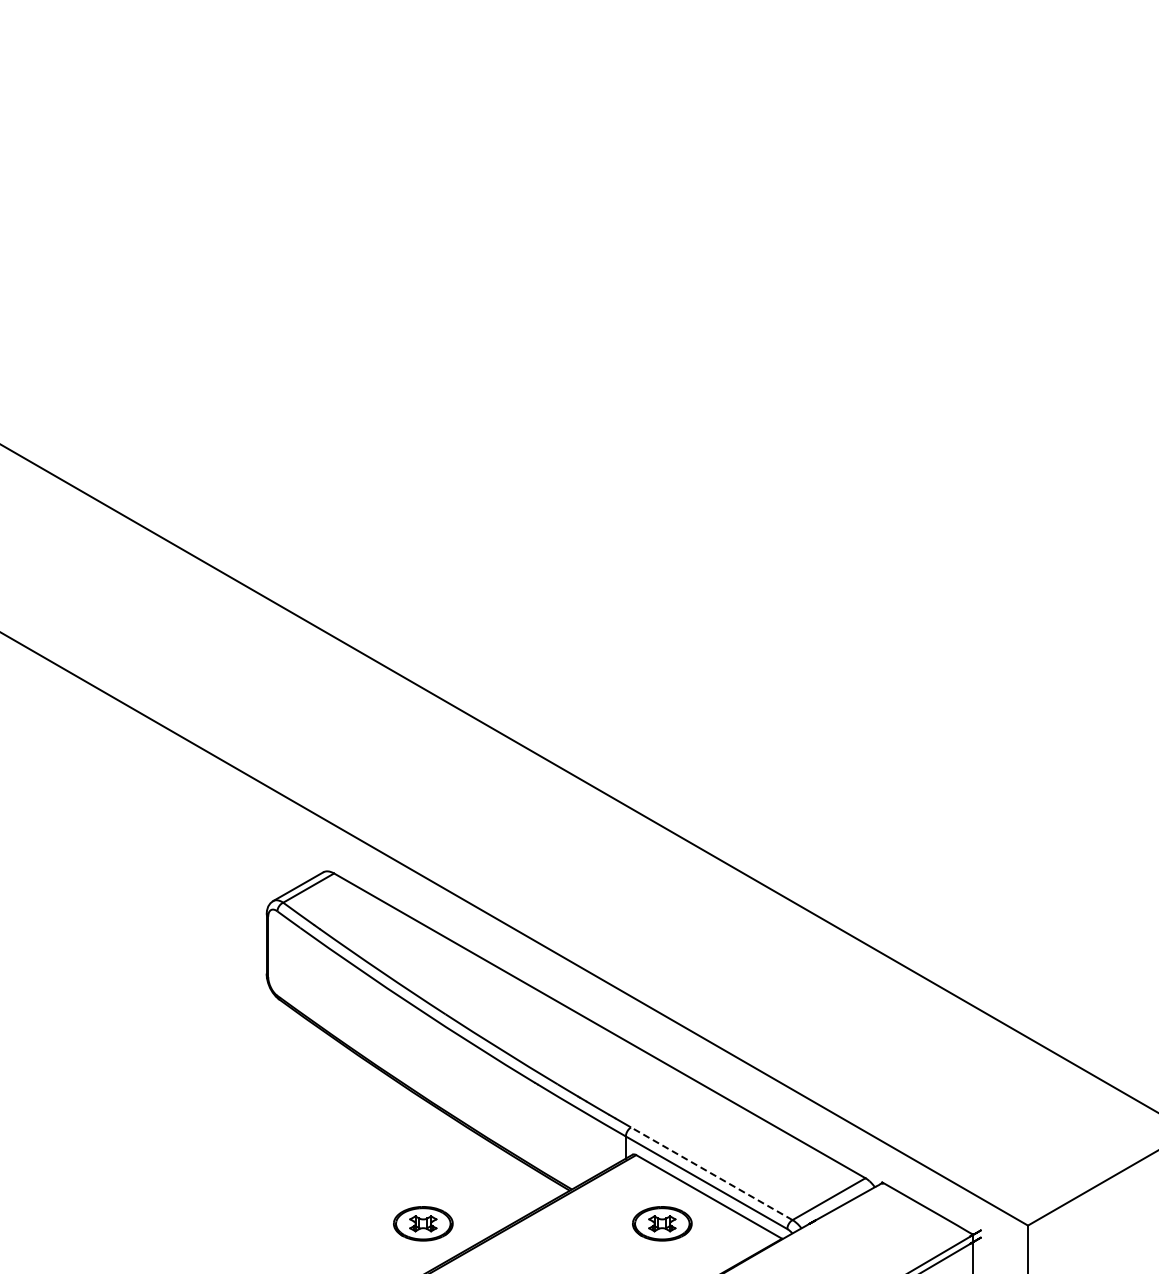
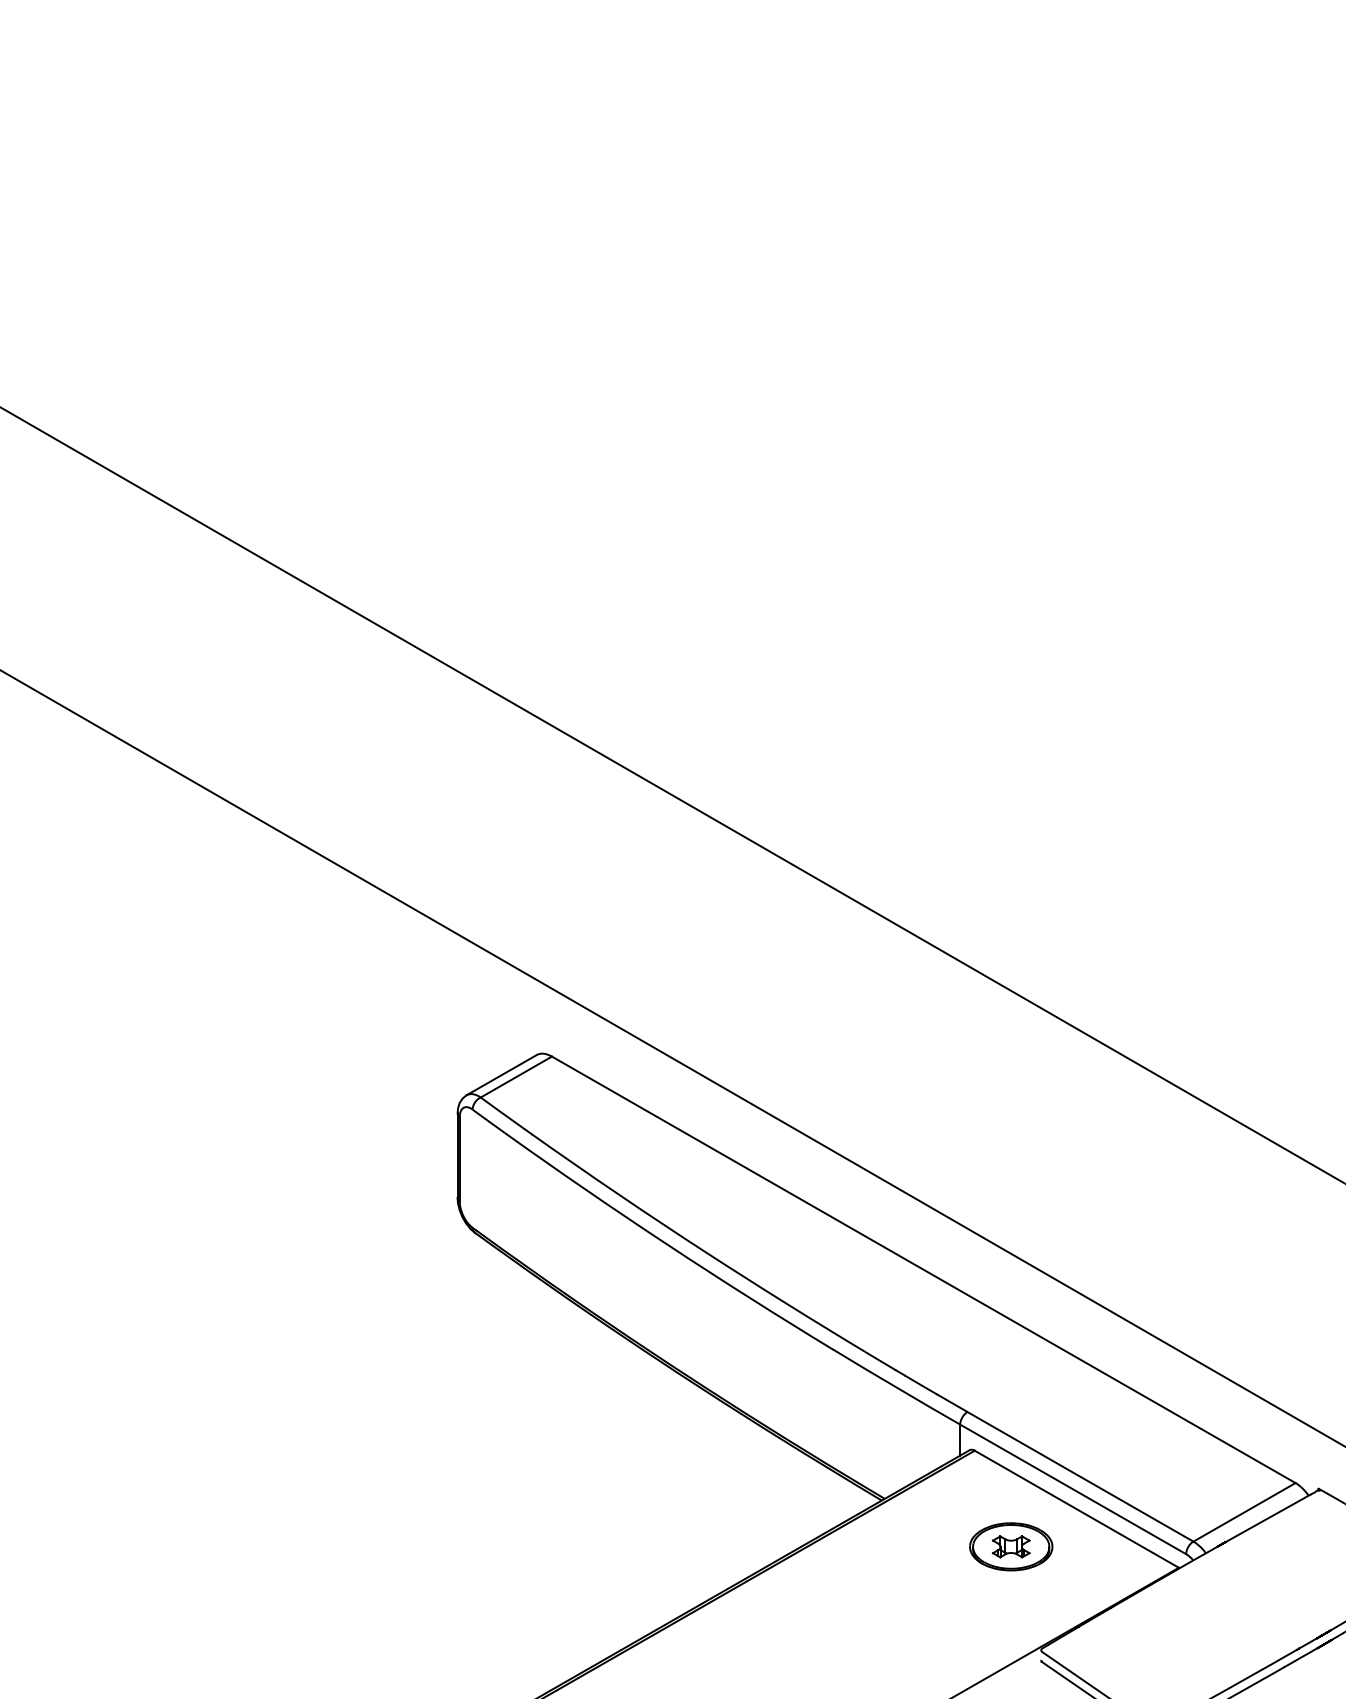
line: (711, 1173) -> (1080, 1476), dashed -> solid
part: (423, 1223) -> (677, 1546), removed

